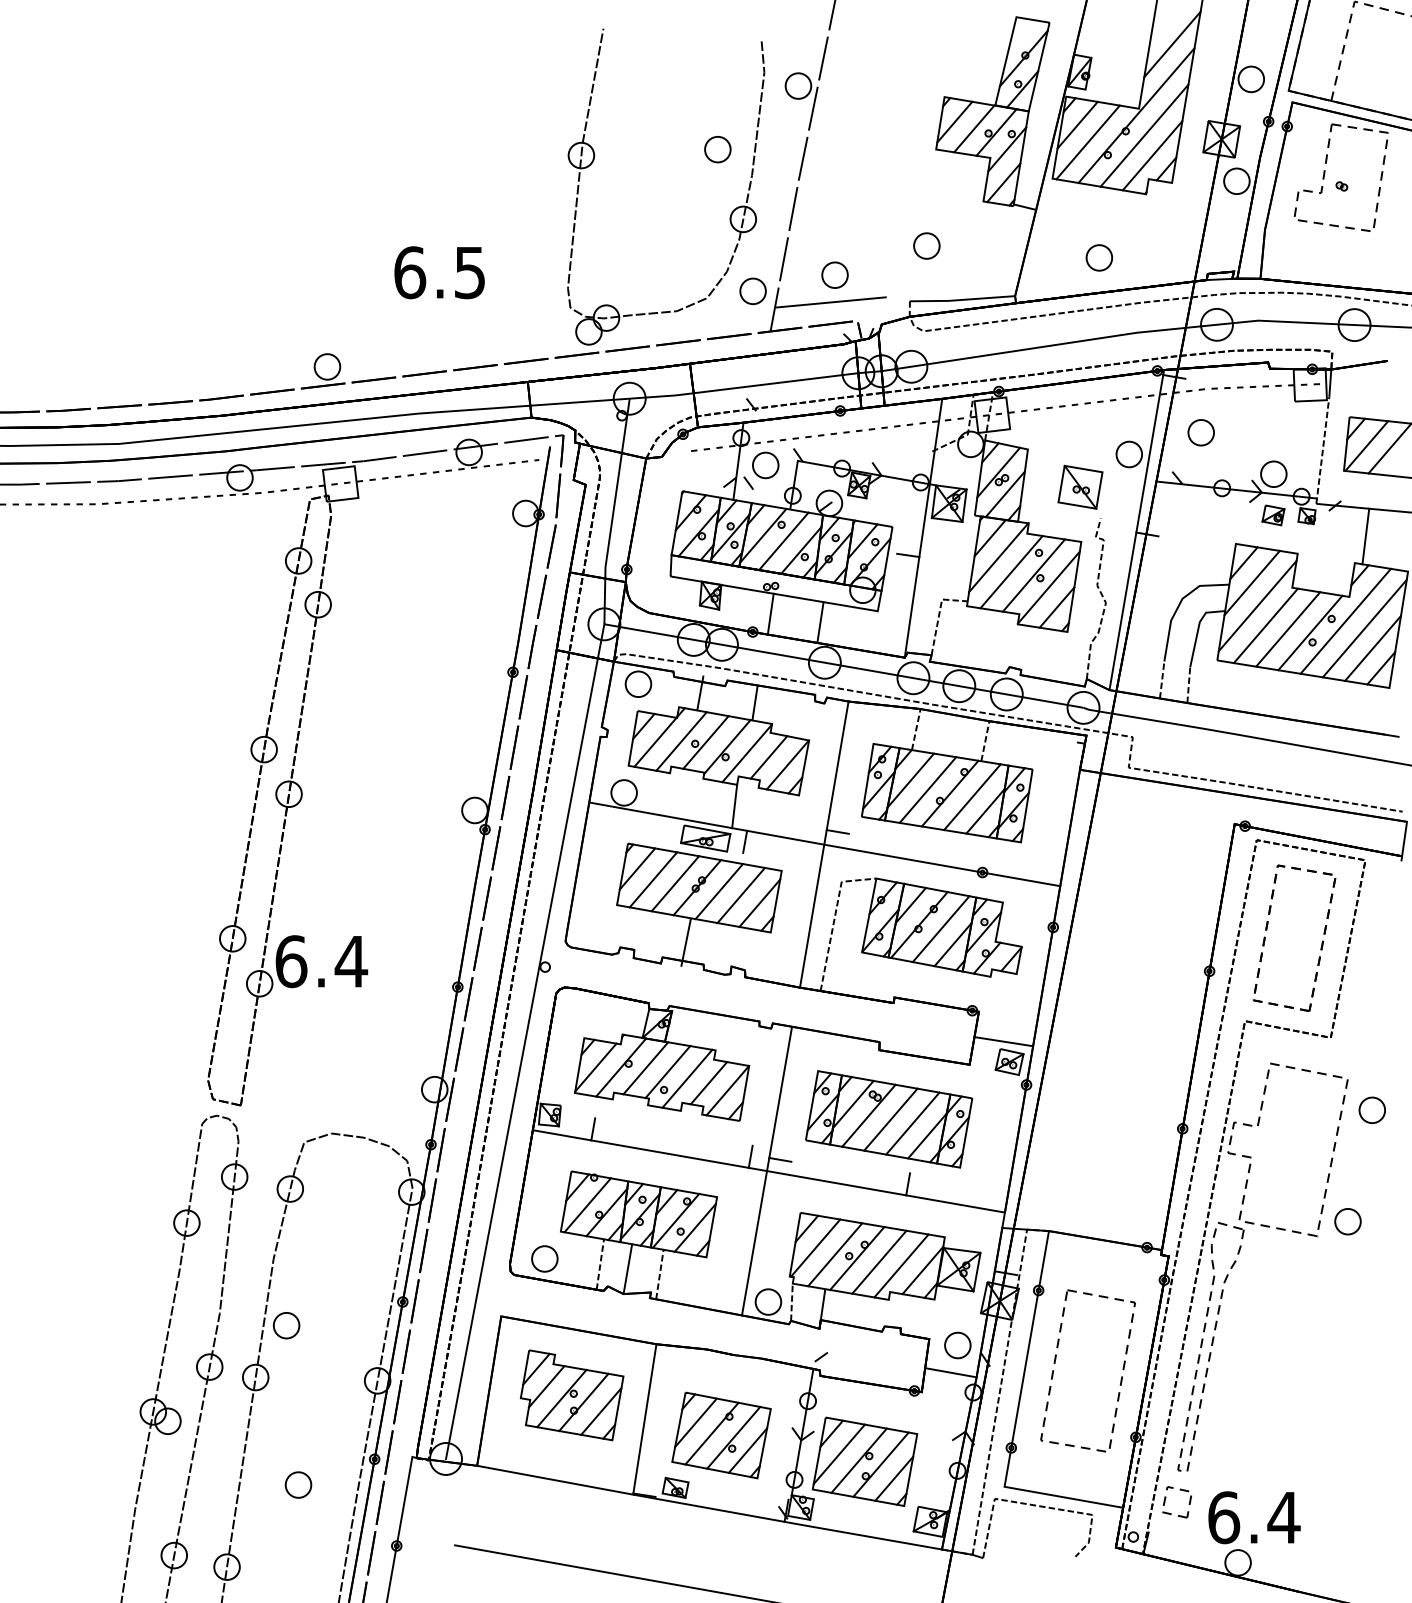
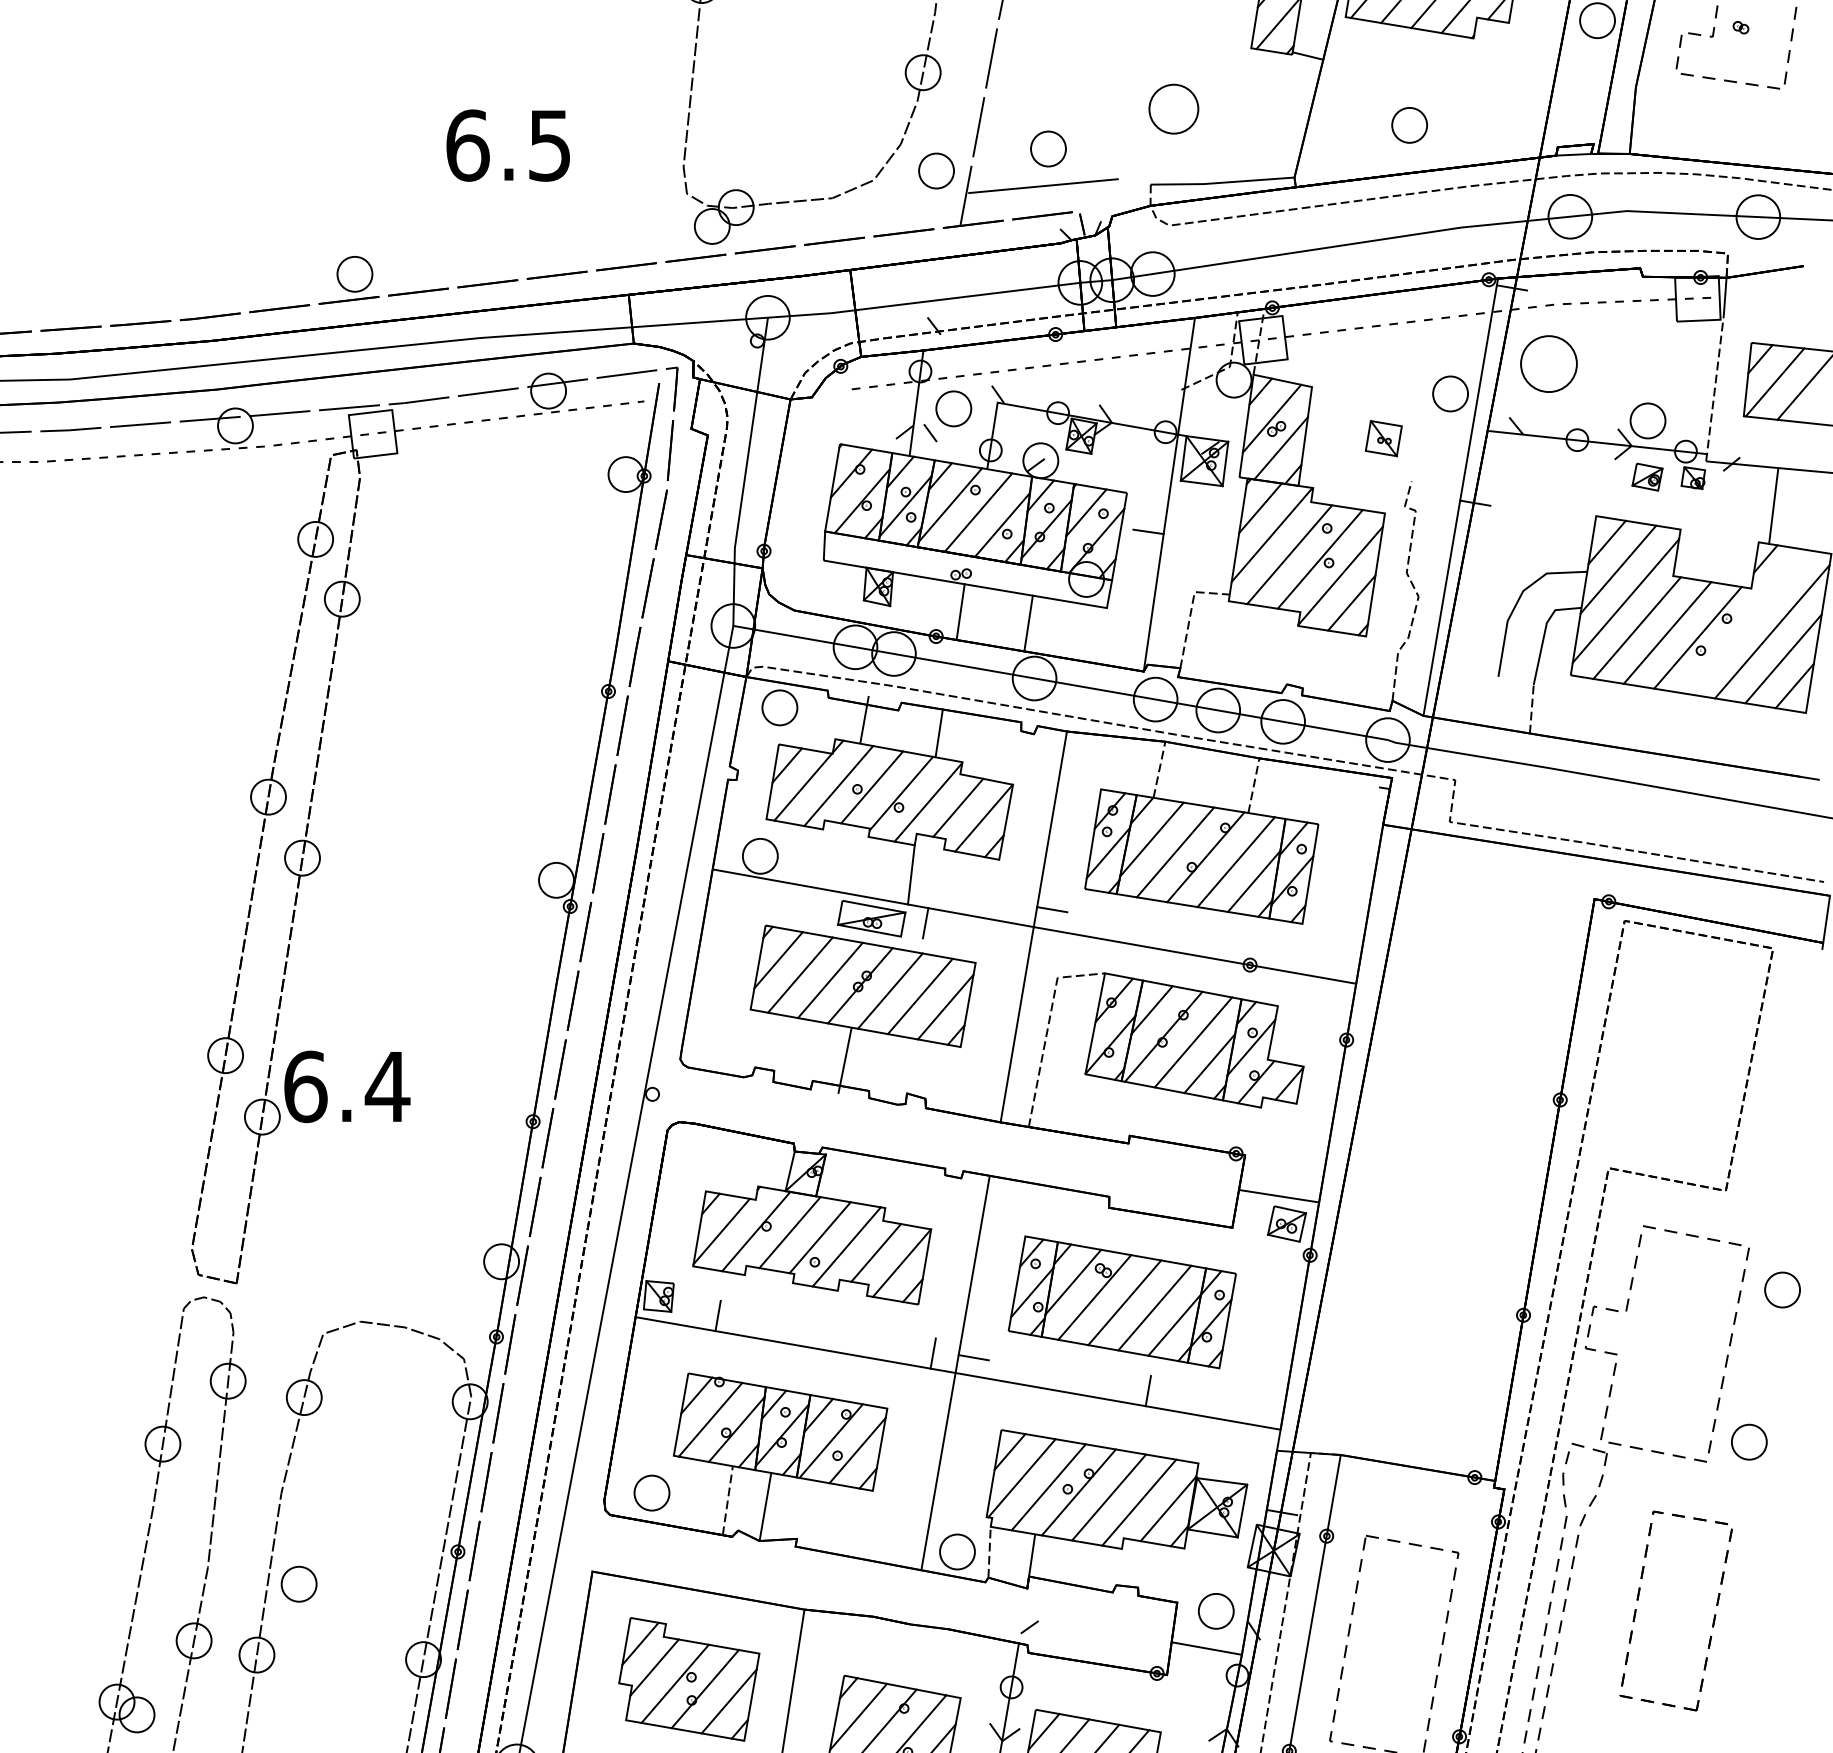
part: (926, 245) -> (1173, 108), size x1.4
part: (1200, 432) -> (1547, 363), size x1.6
part: (1080, 486) -> (1383, 437), size x0.6
line: (1345, 620) -> (1745, 620), removed
line: (1161, 679) -> (1494, 701), removed
part: (1321, 942) -> (1713, 1616), moved
line: (659, 1274) -> (808, 1514), removed

